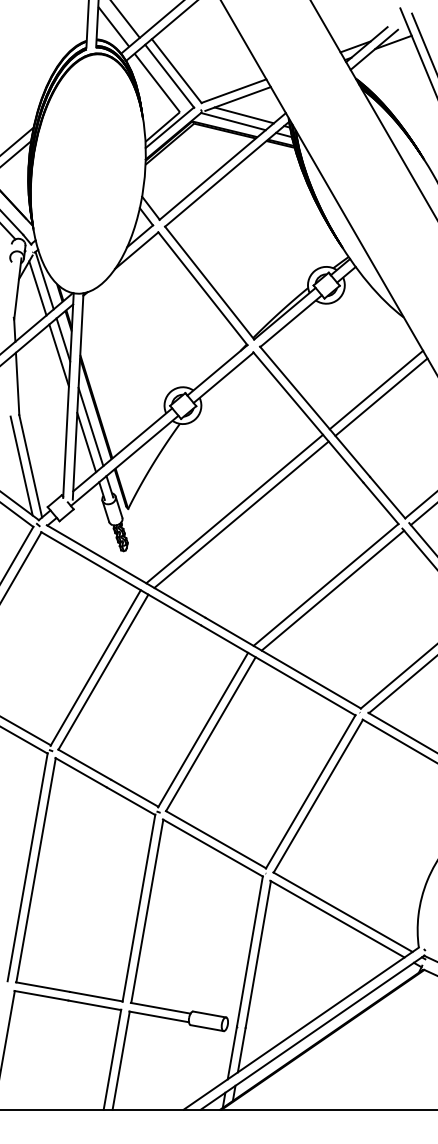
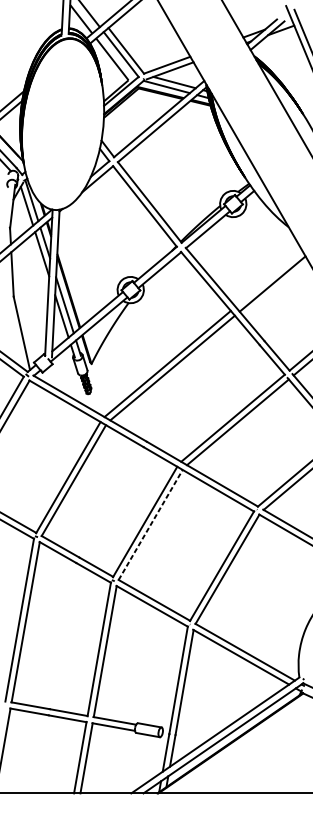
line: (376, 389) -> (269, 278), removed
line: (21, 465) -> (15, 332), removed
line: (211, 733) -> (151, 524), solid -> dashed

